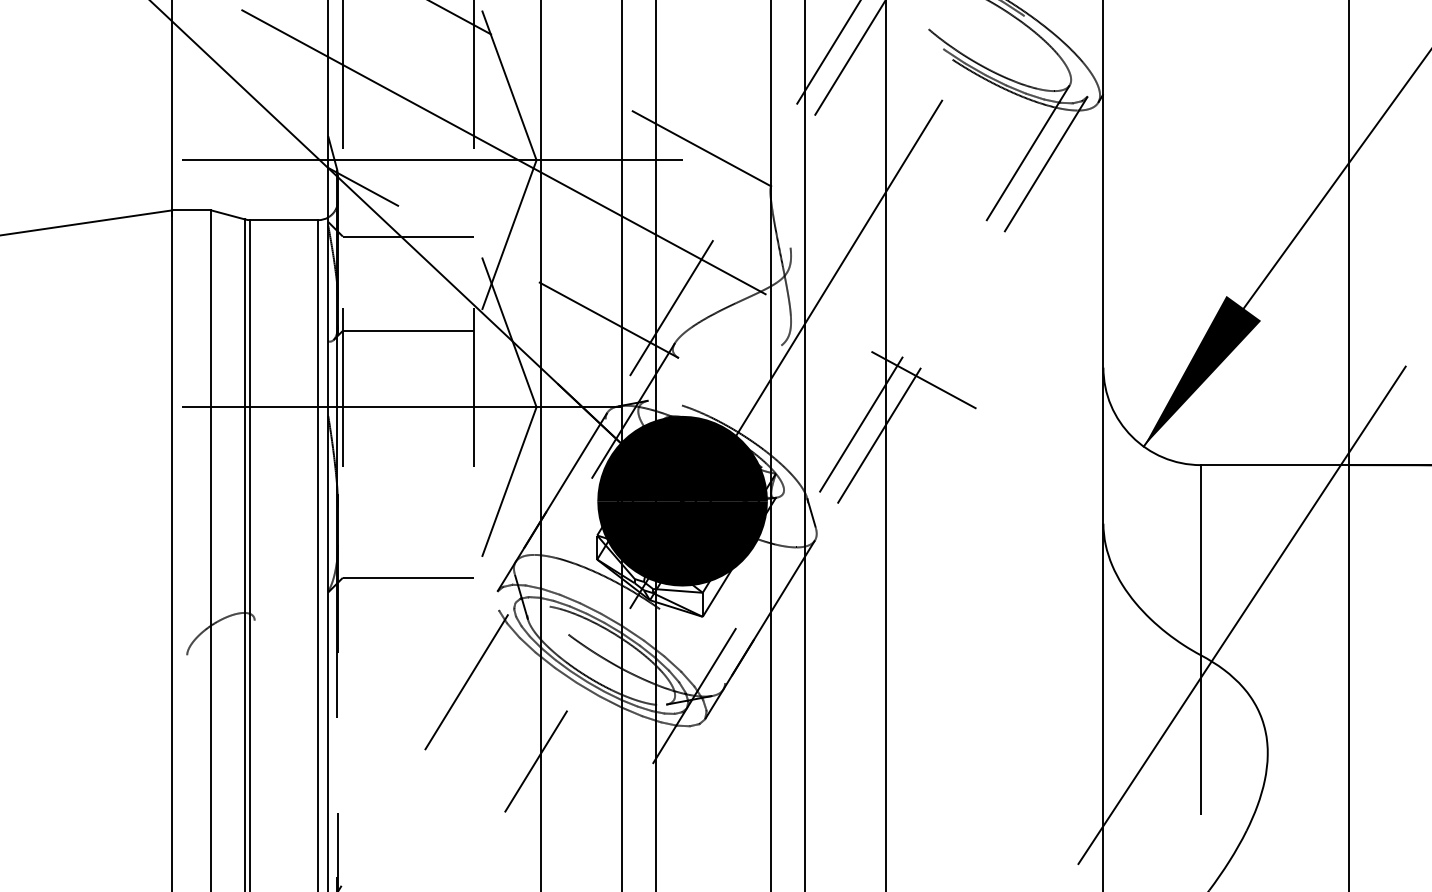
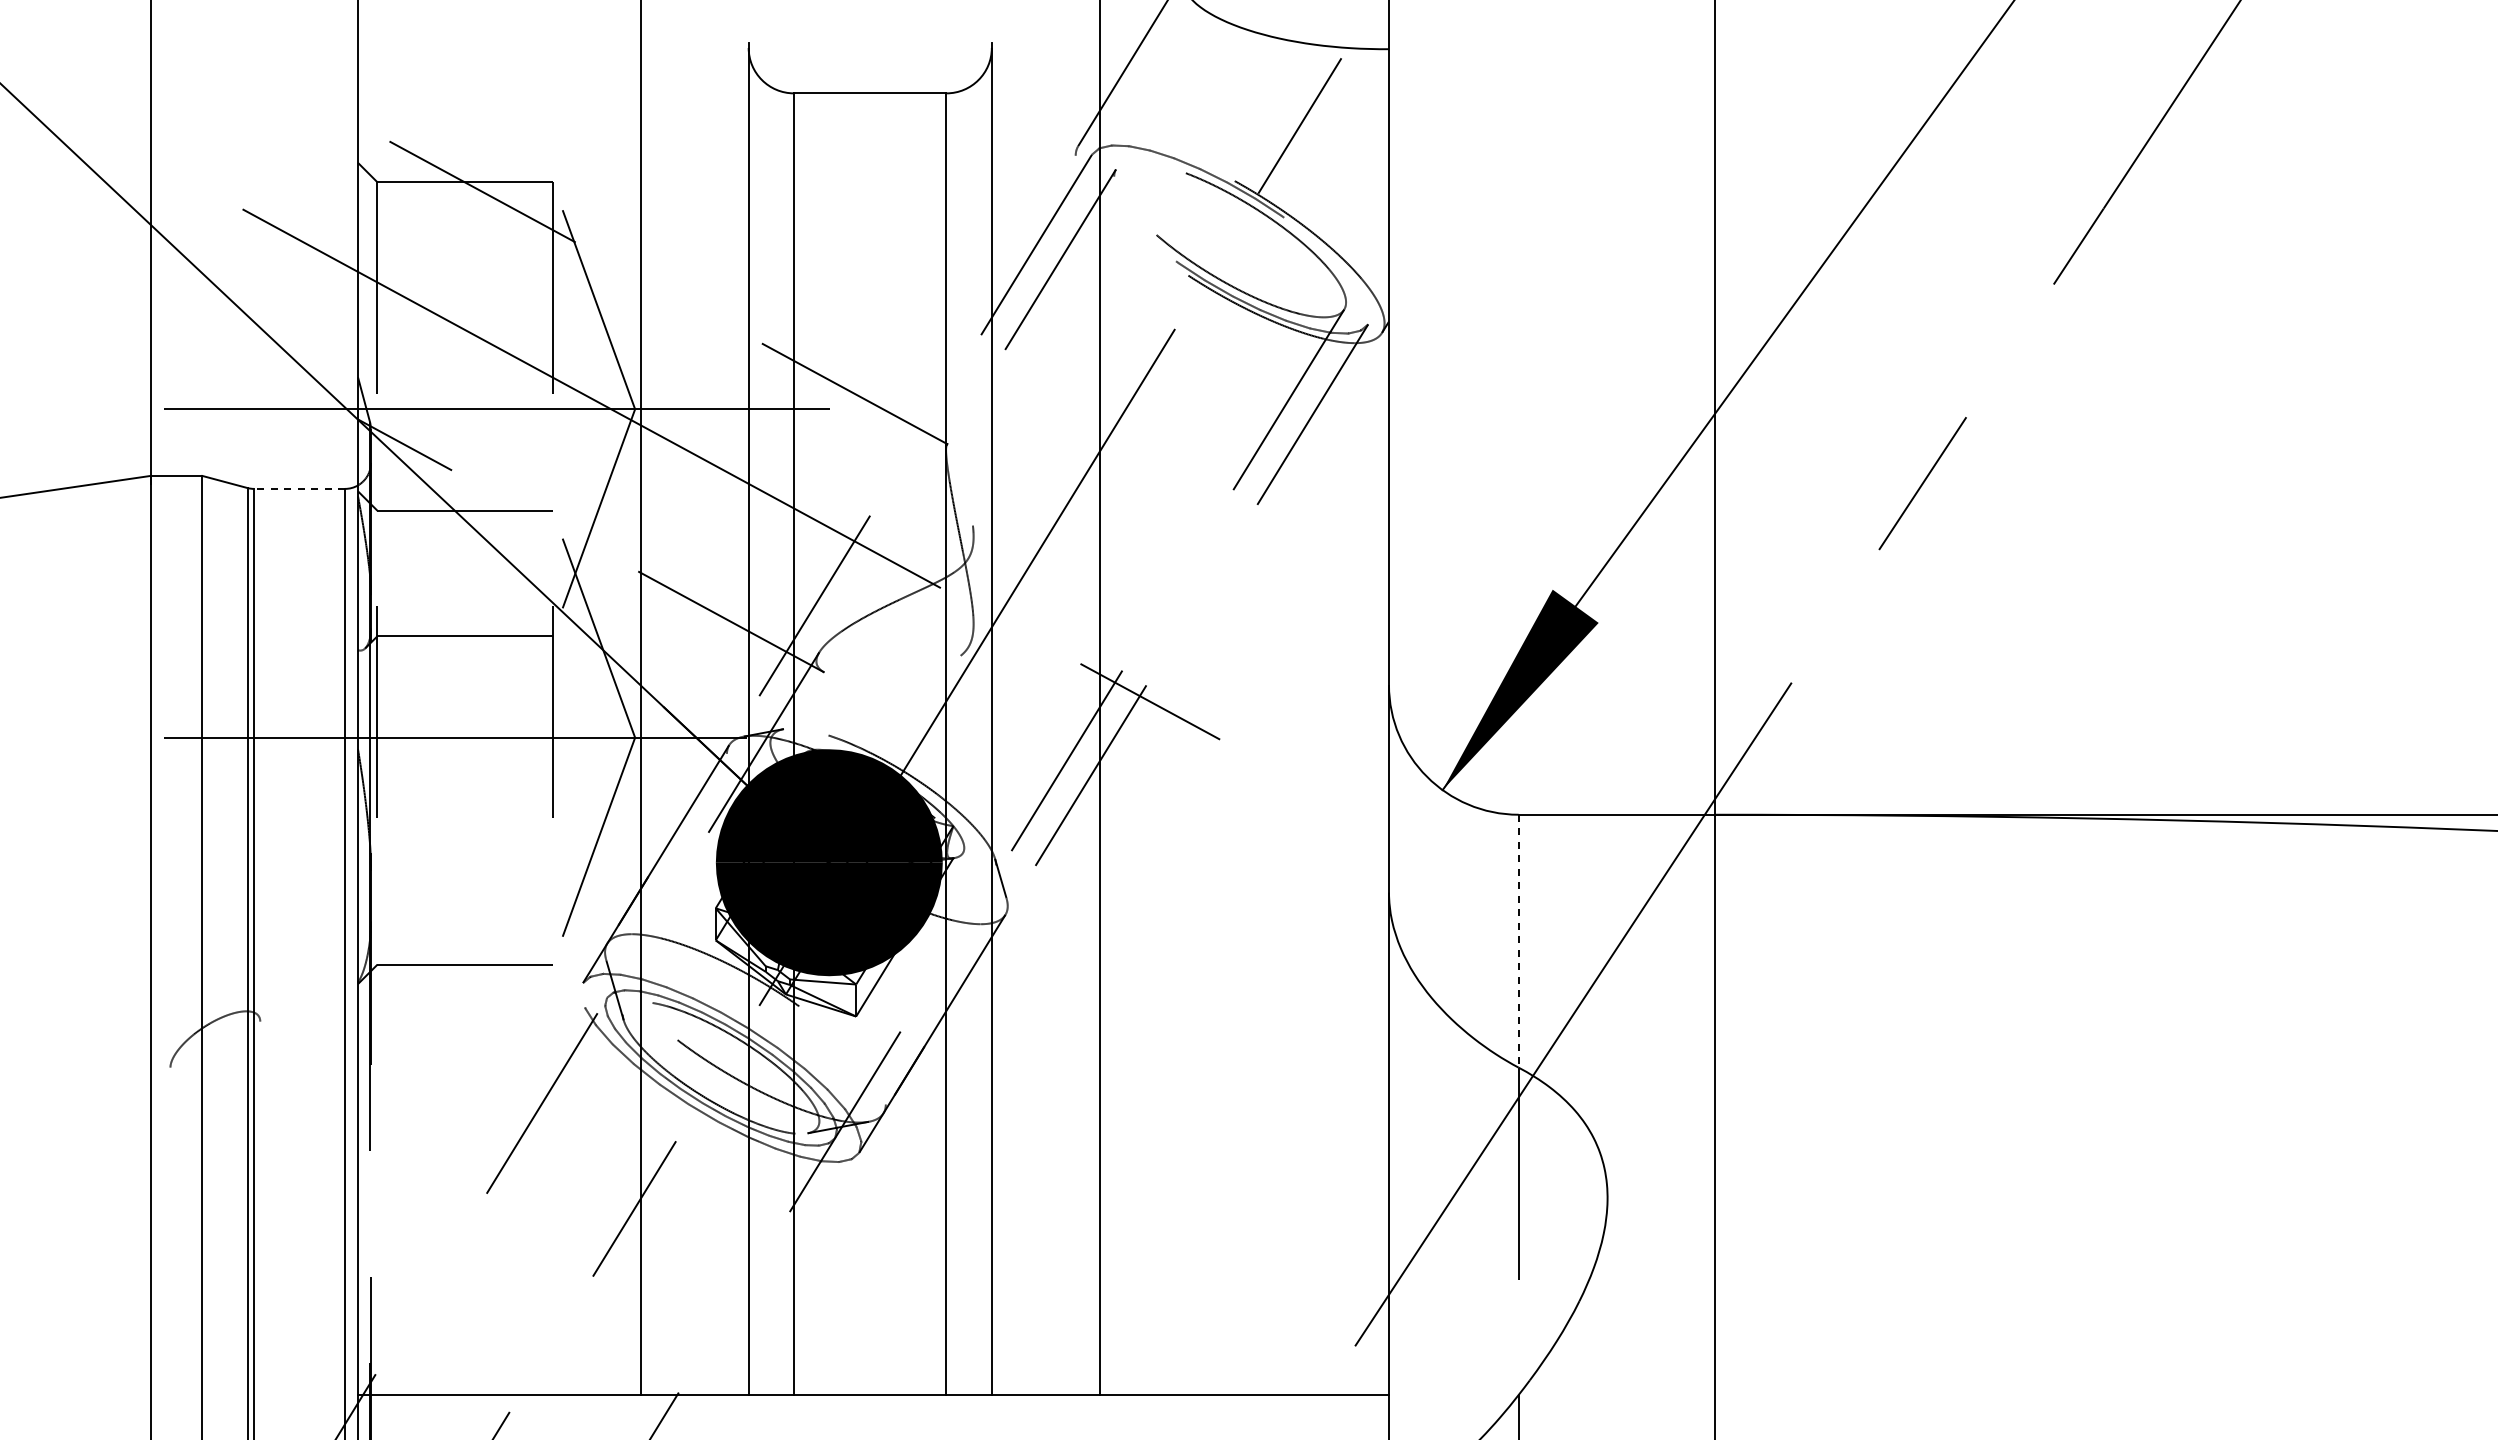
line: (284, 219) -> (299, 488), solid -> dashed
line: (1200, 560) -> (1518, 941), solid -> dashed

